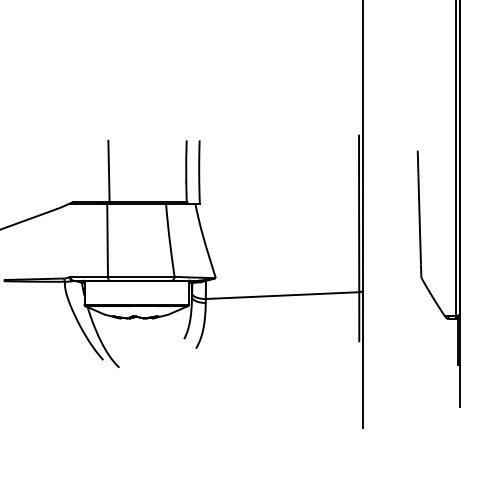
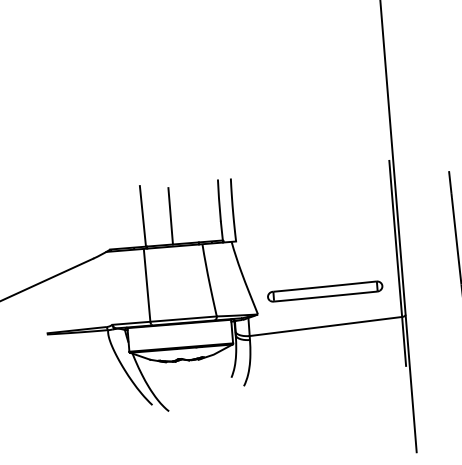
line: (136, 173) -> (170, 216), added
part: (284, 260) -> (325, 291), added

